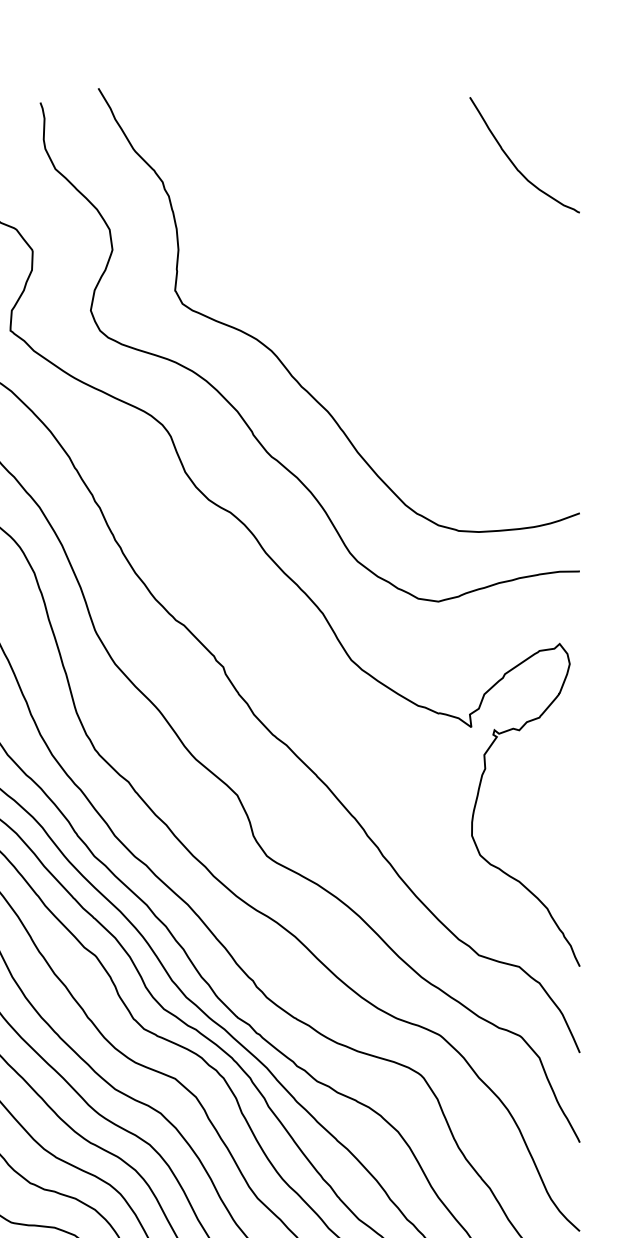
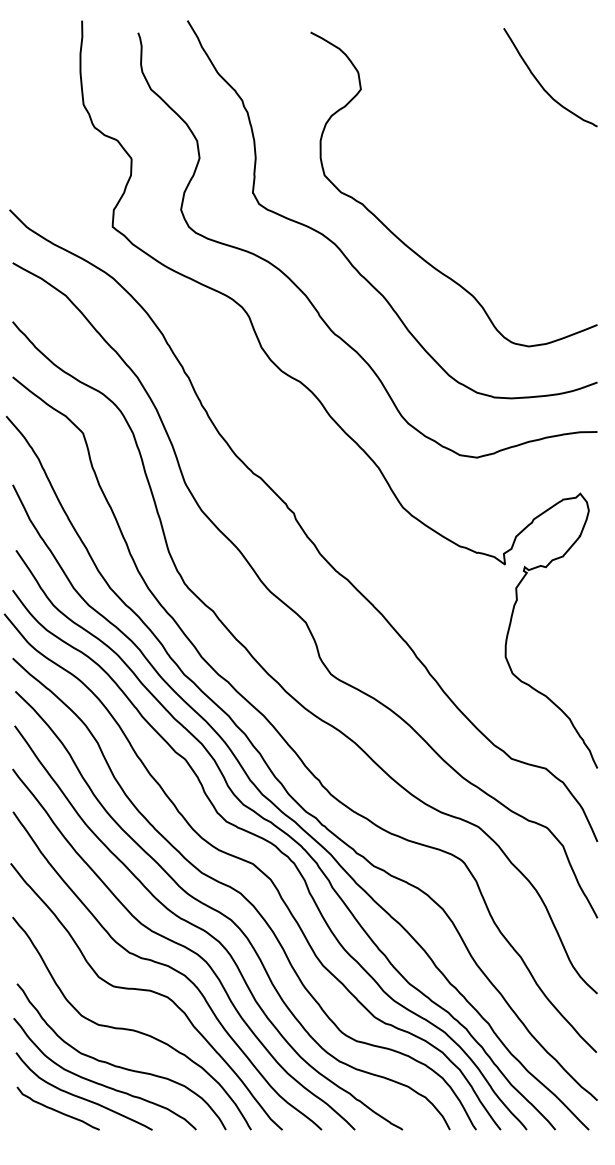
curve: (359, 353) -> (409, 246), added

